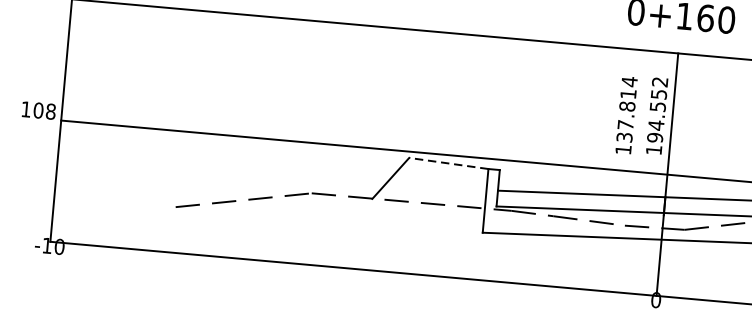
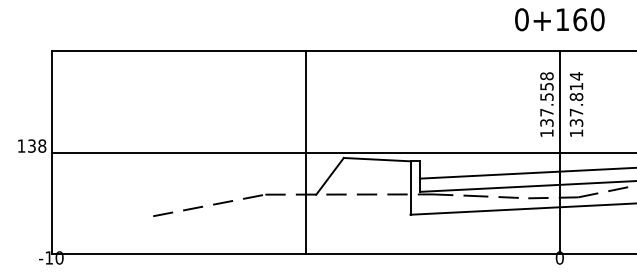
text: (38, 109) -> (31, 145), 108 -> 138
text: (657, 109) -> (546, 99), 194.552 -> 137.558
text: (626, 115) -> (576, 104), moved
line: (364, 147) -> (305, 152), added
line: (448, 163) -> (376, 159), dashed -> solid

